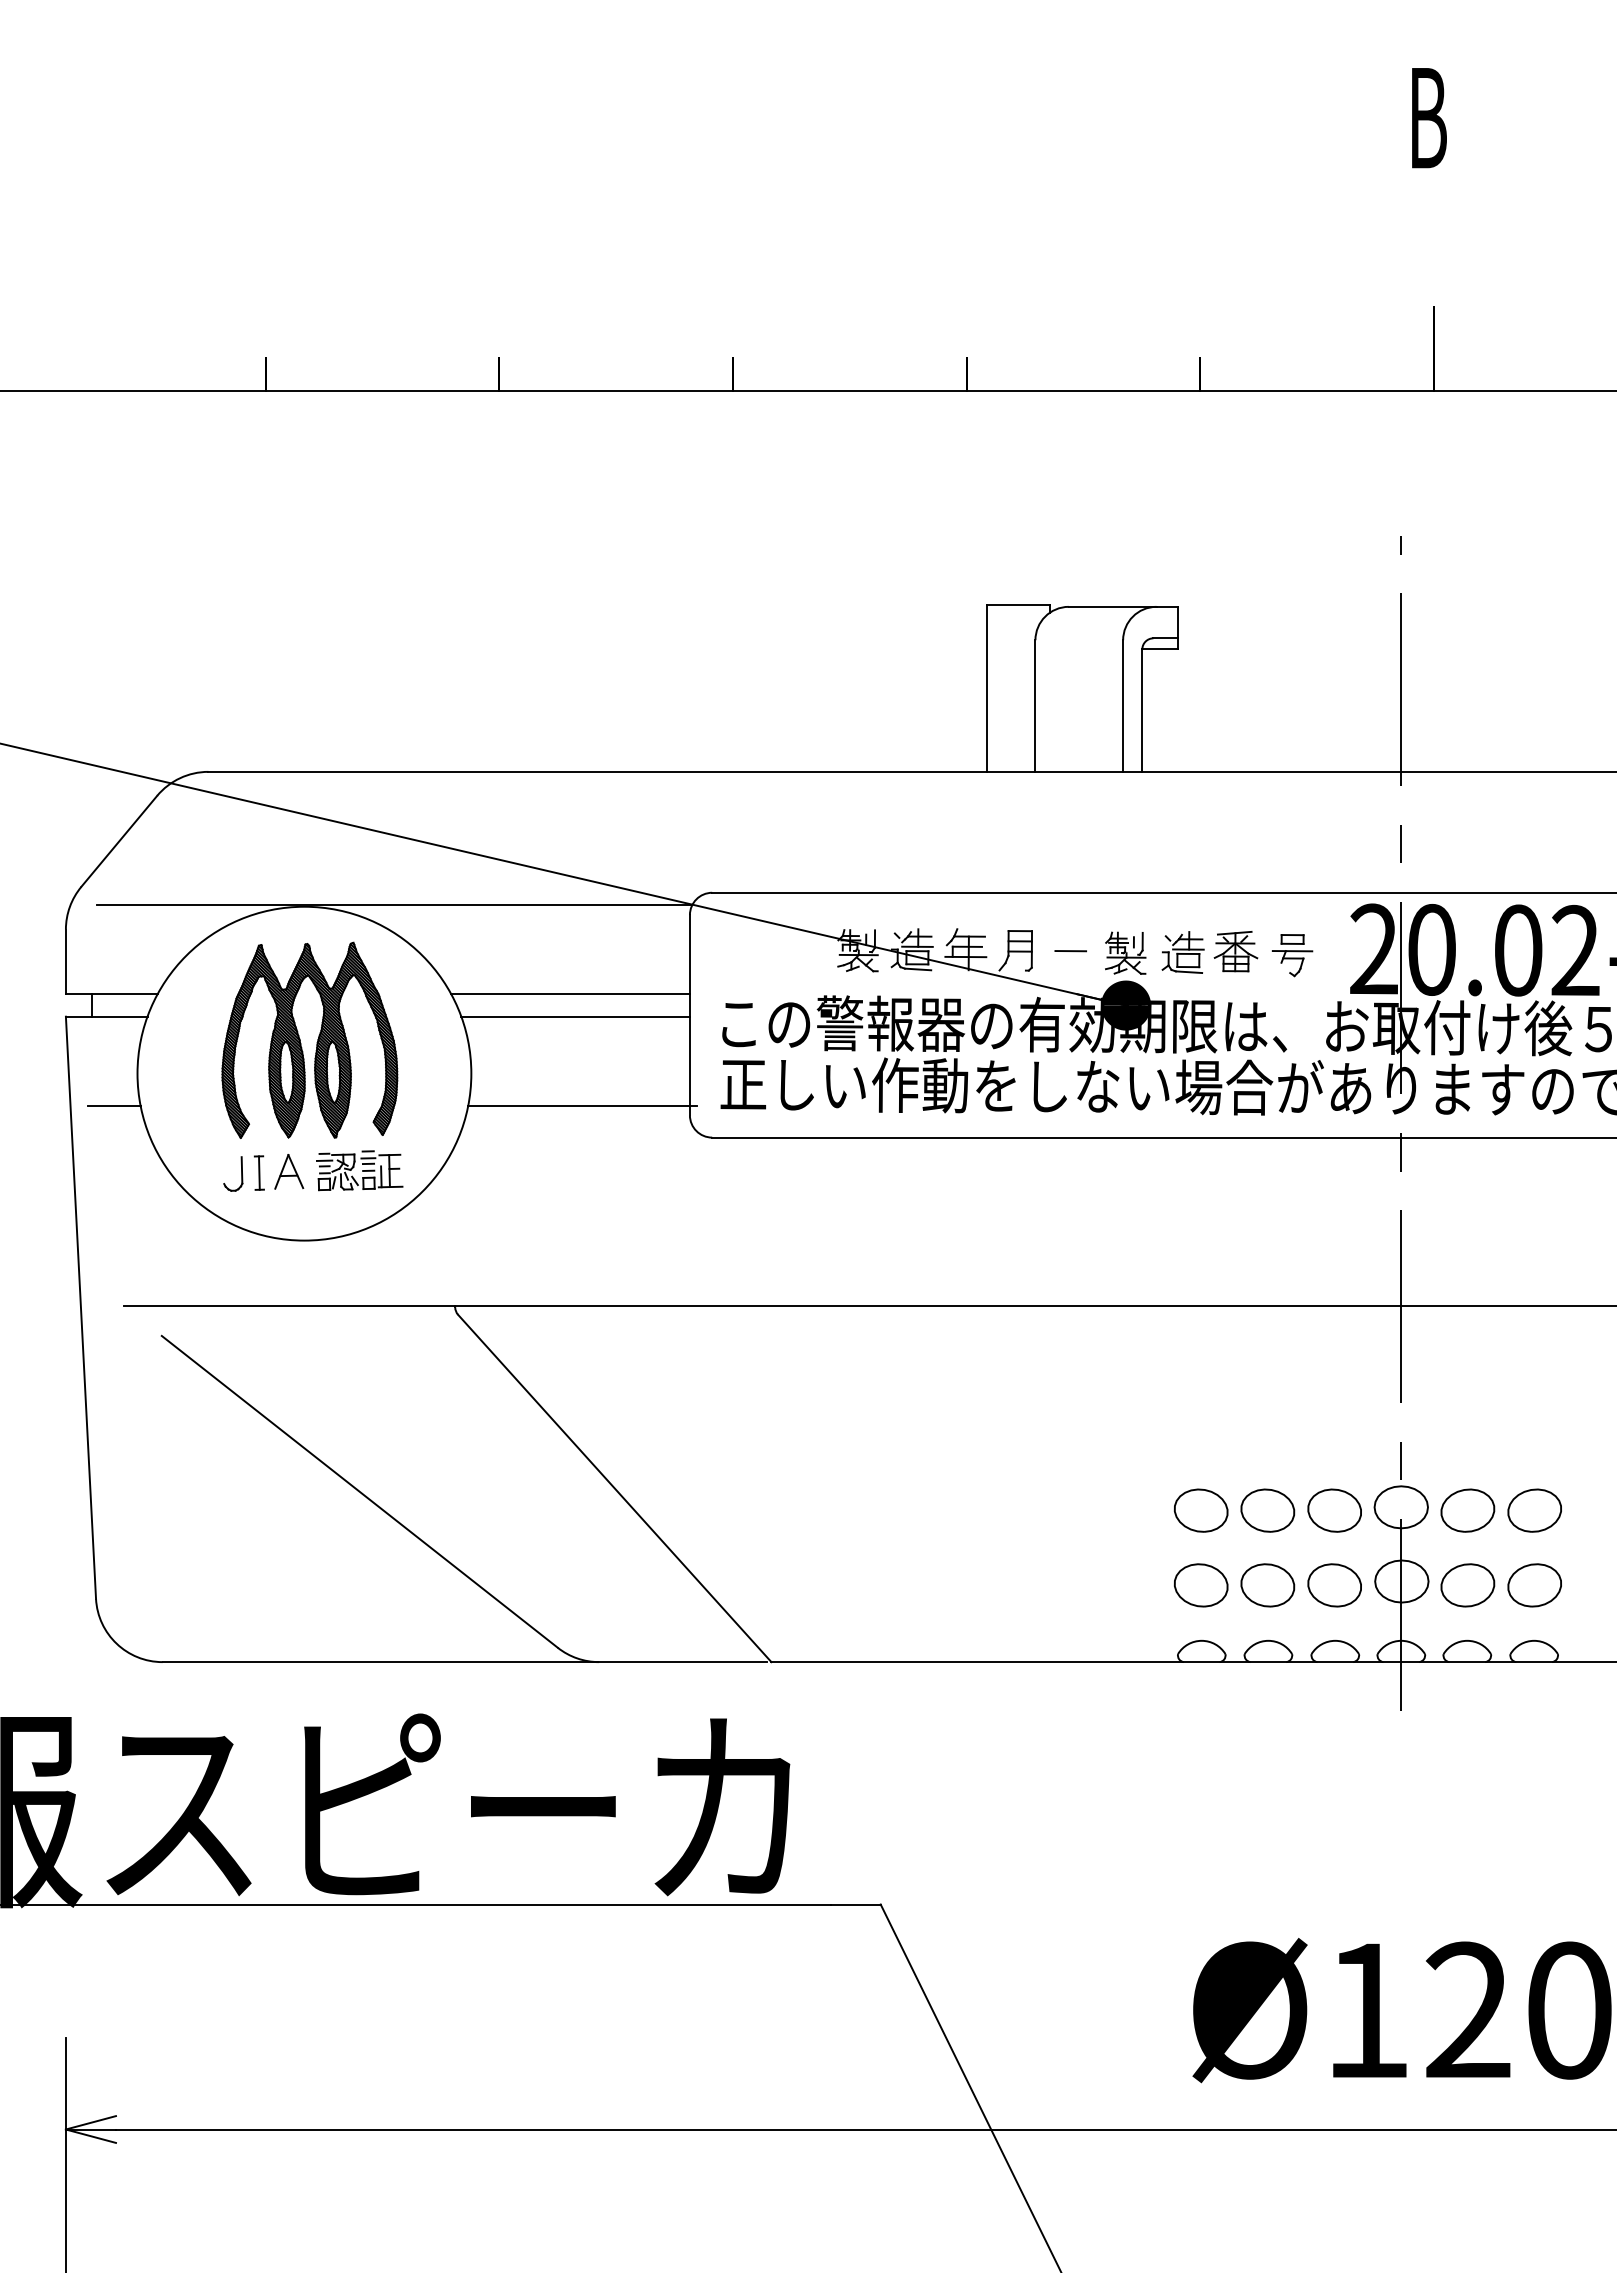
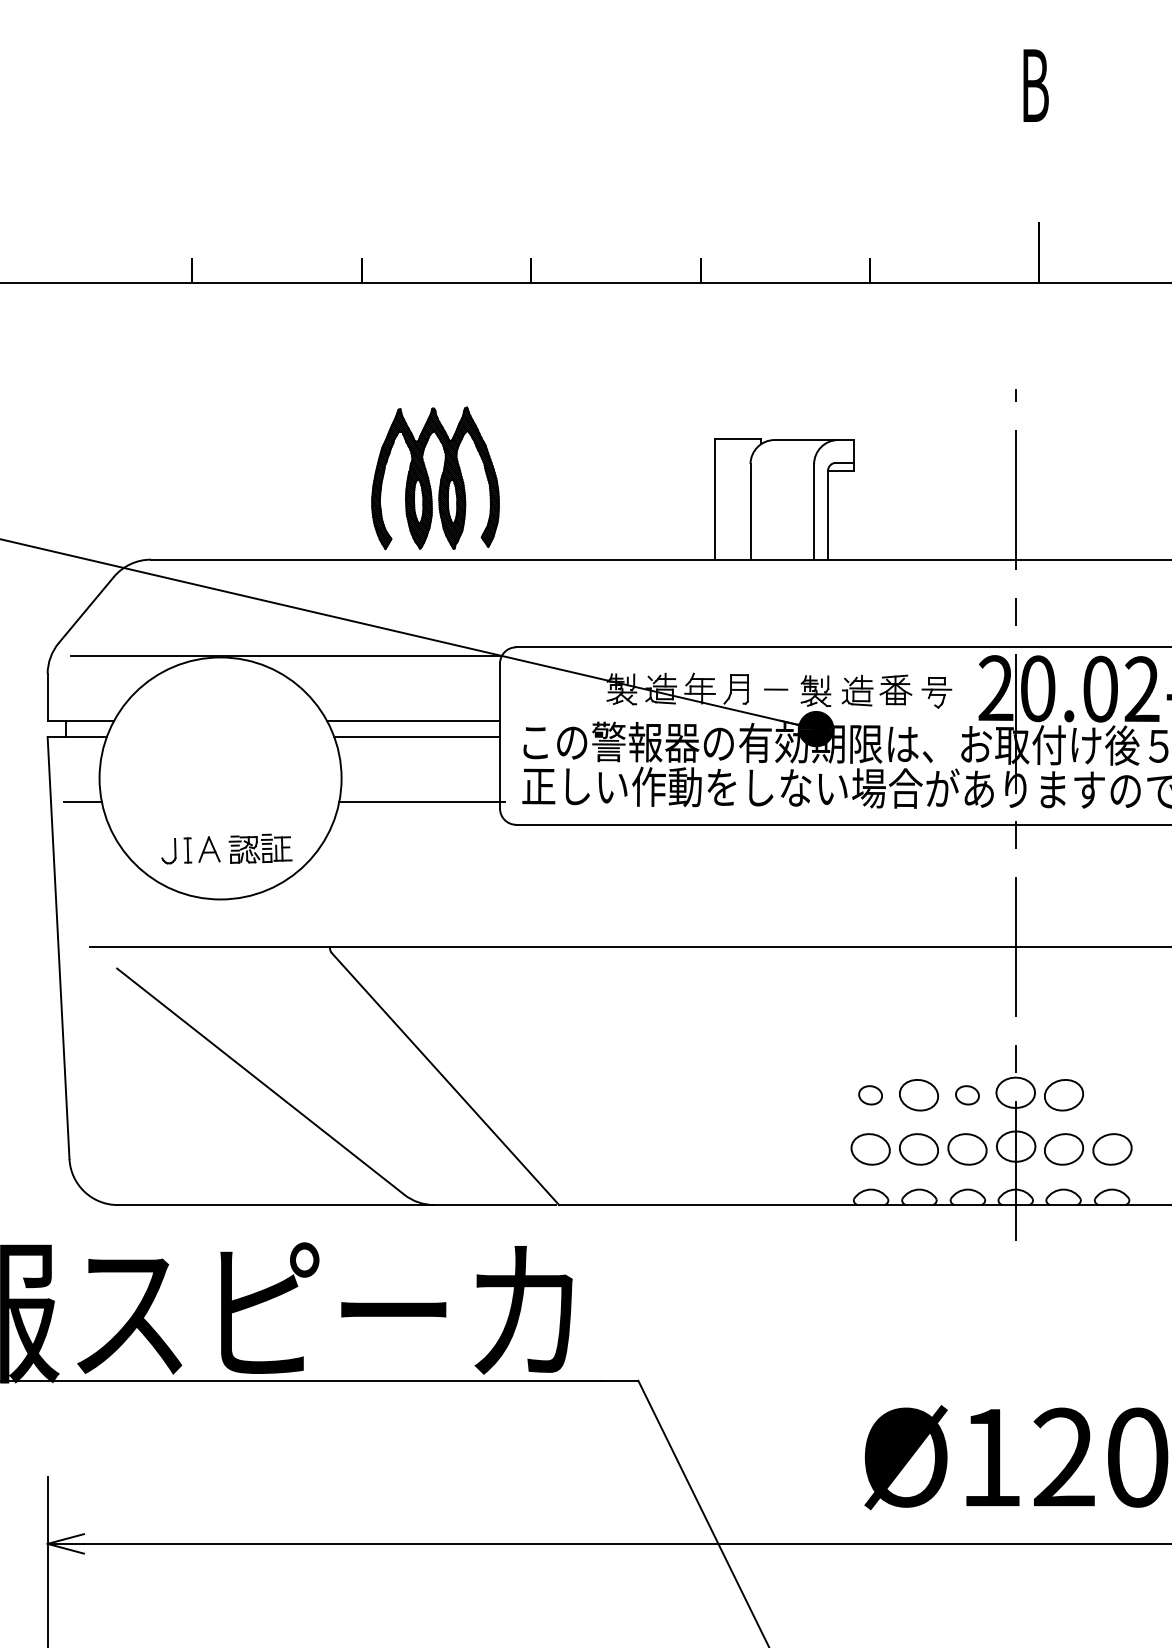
part: (309, 1040) -> (435, 478), moved
part: (1200, 1511) -> (870, 1095), size x0.6
part: (1334, 1511) -> (967, 1095), size x0.6
part: (1534, 1511) -> (1112, 1095), removed

